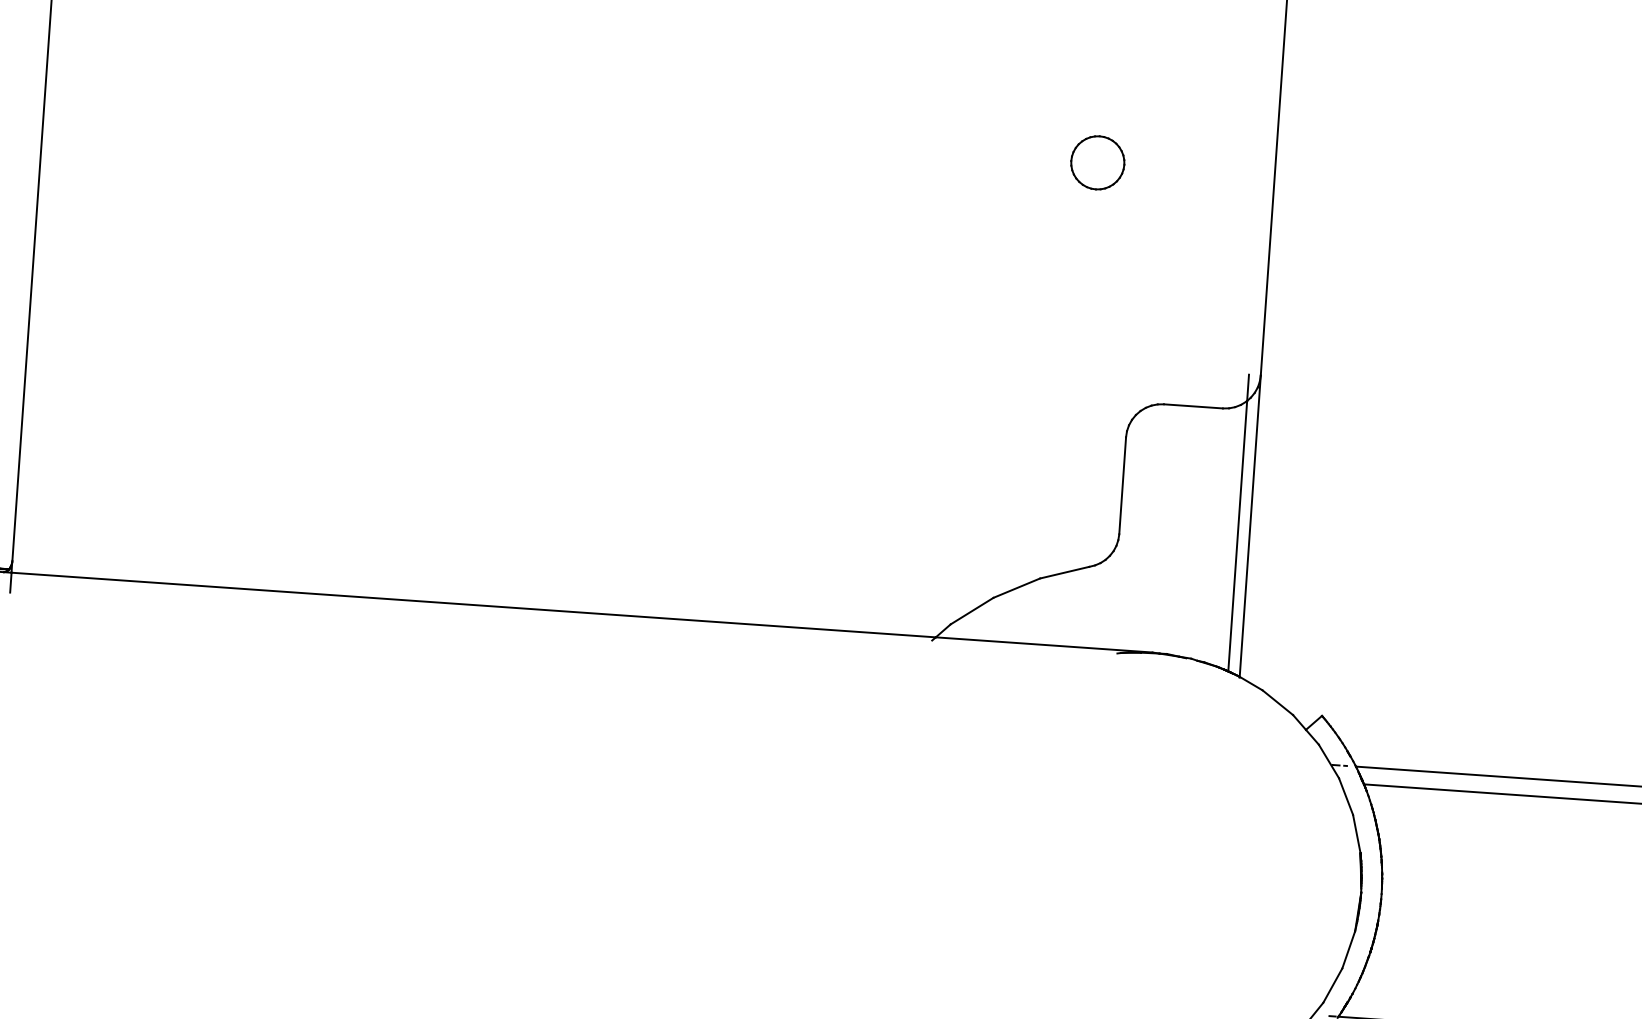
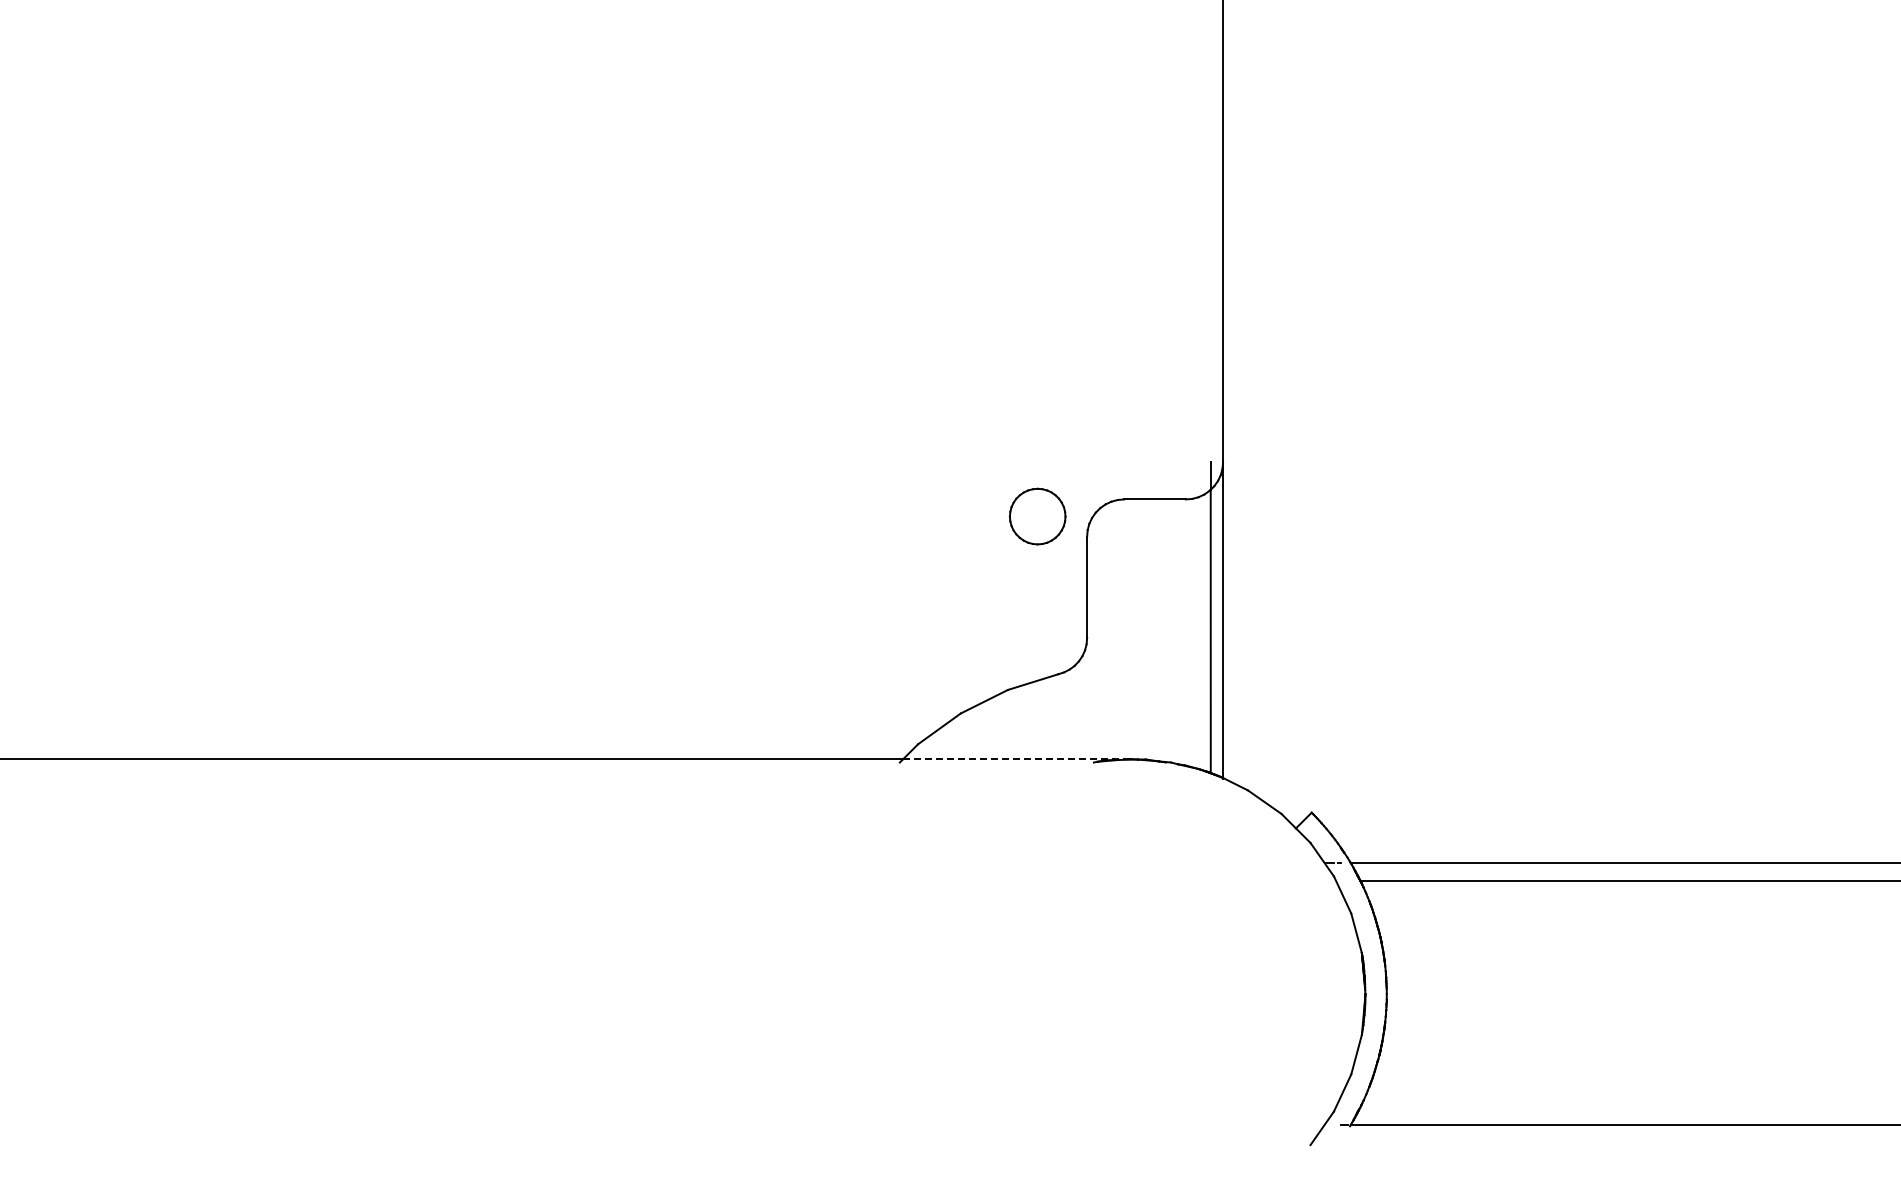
part: (1097, 162) -> (1037, 516), moved
line: (1044, 644) -> (1017, 758), solid -> dashed

